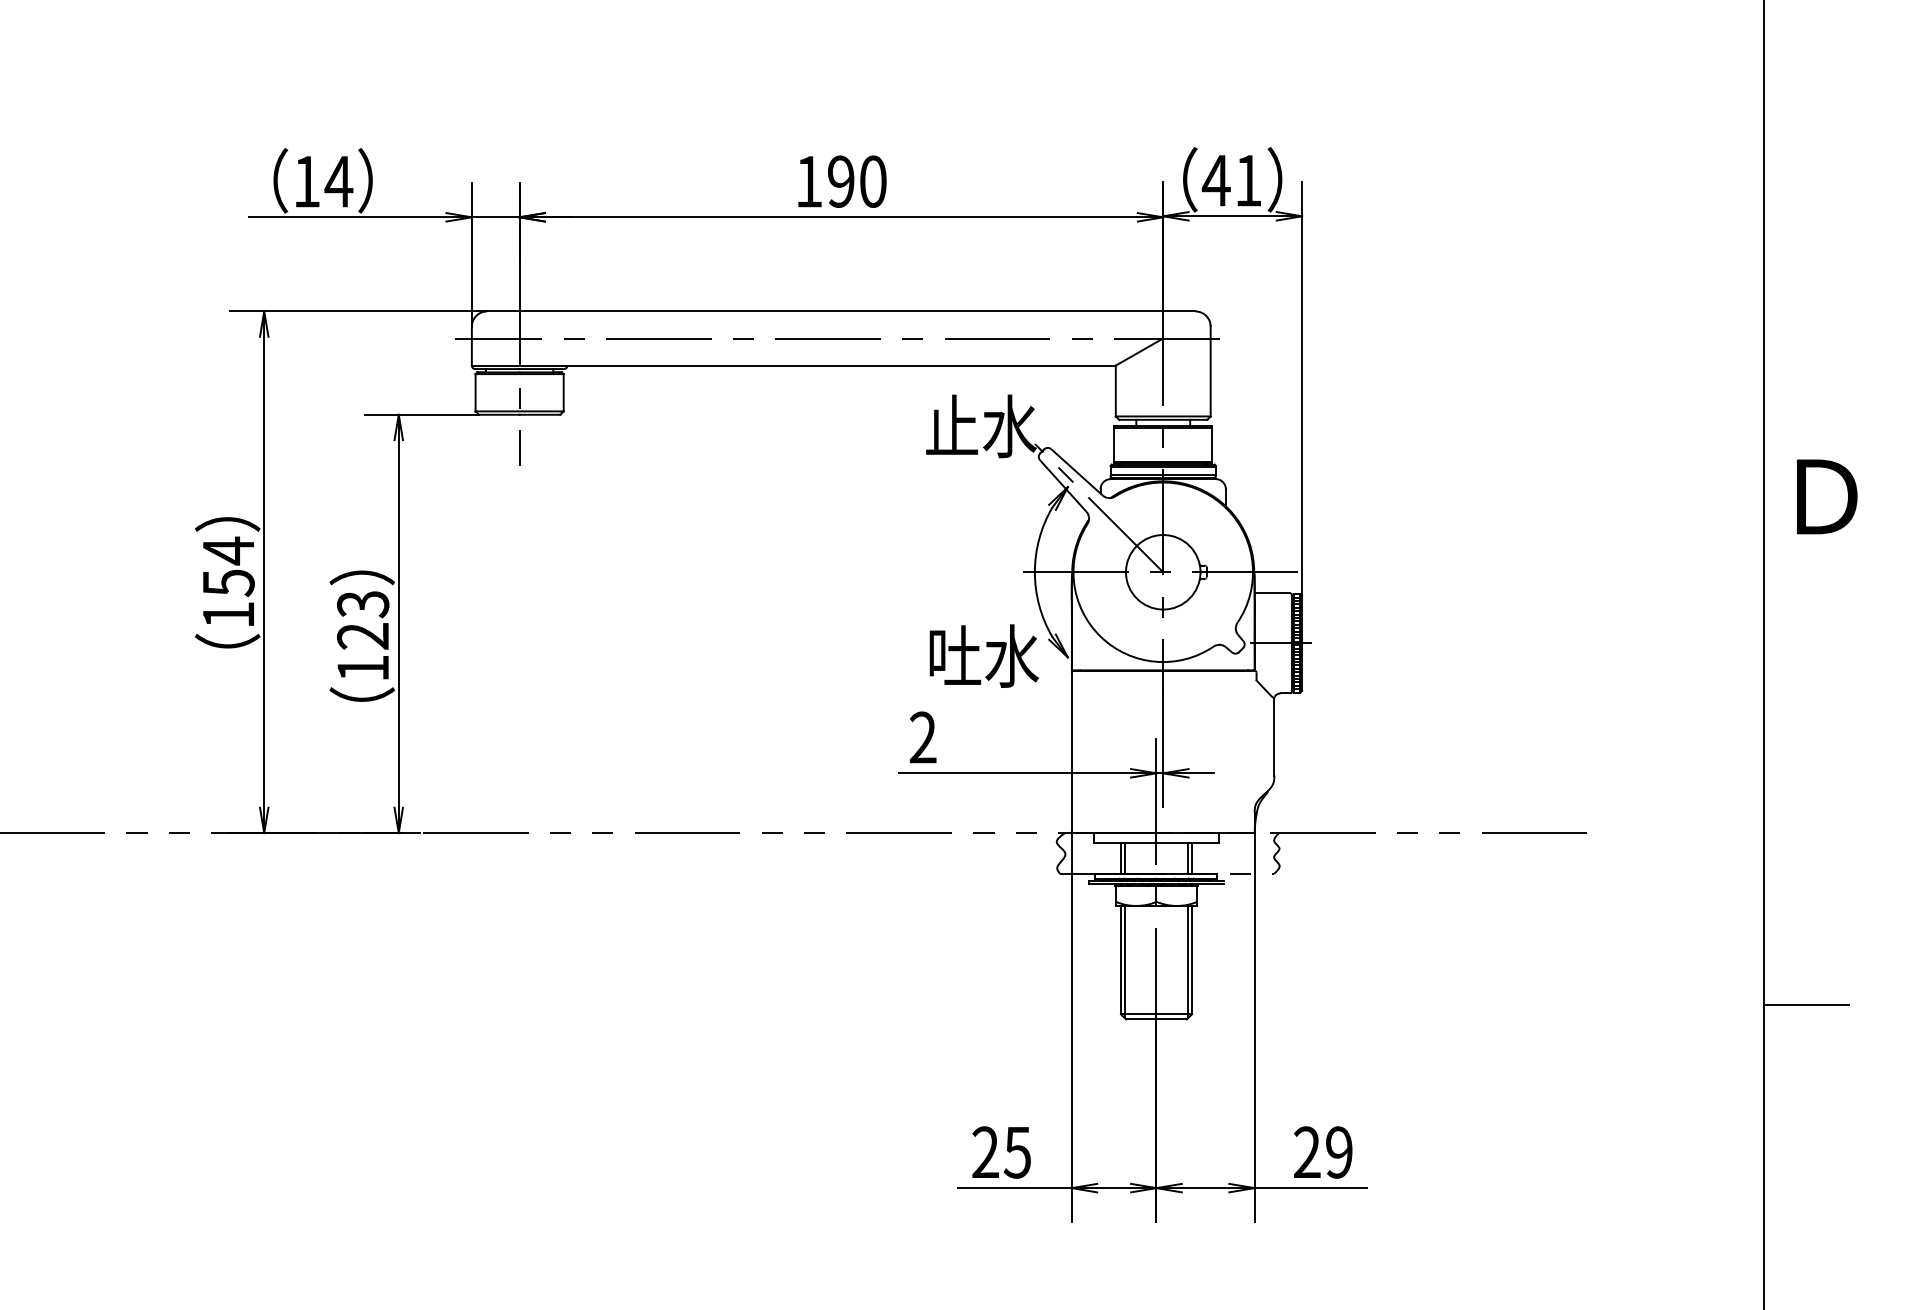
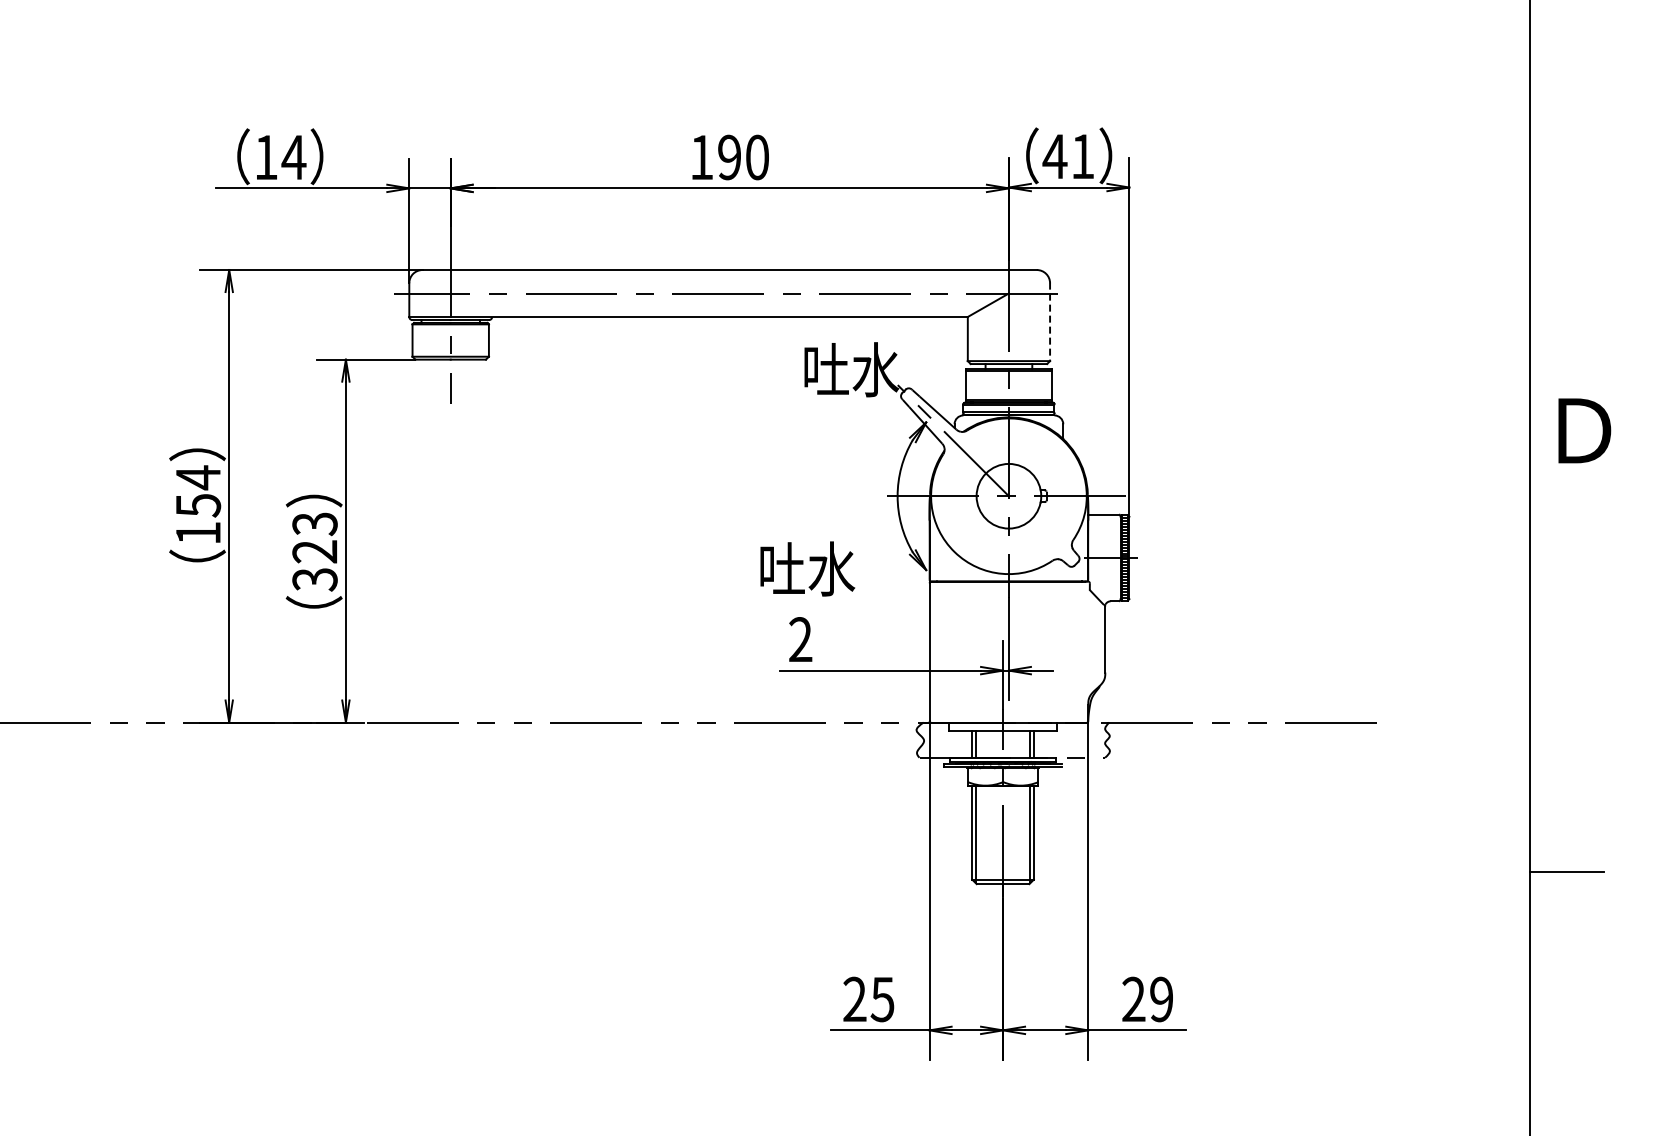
line: (1211, 371) -> (1050, 322), solid -> dashed
text: (951, 424) -> (825, 368), 止水 -> 吐水
text: (984, 655) -> (807, 568), moved
text: (362, 668) -> (314, 579), 123 -> 323

